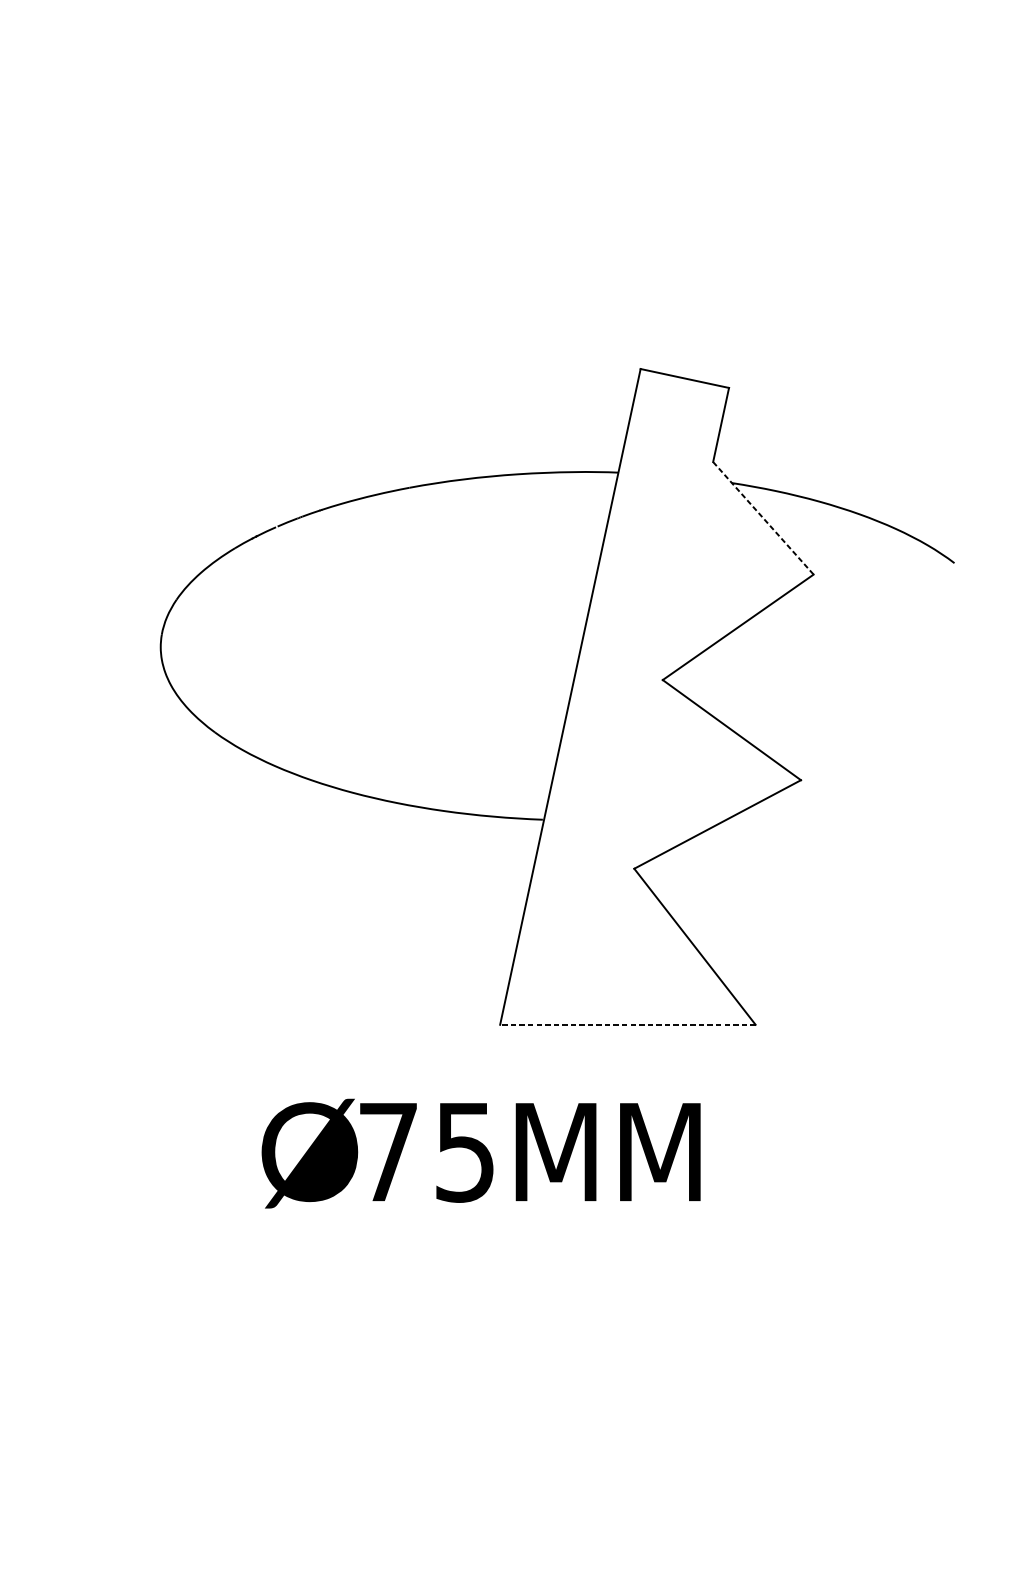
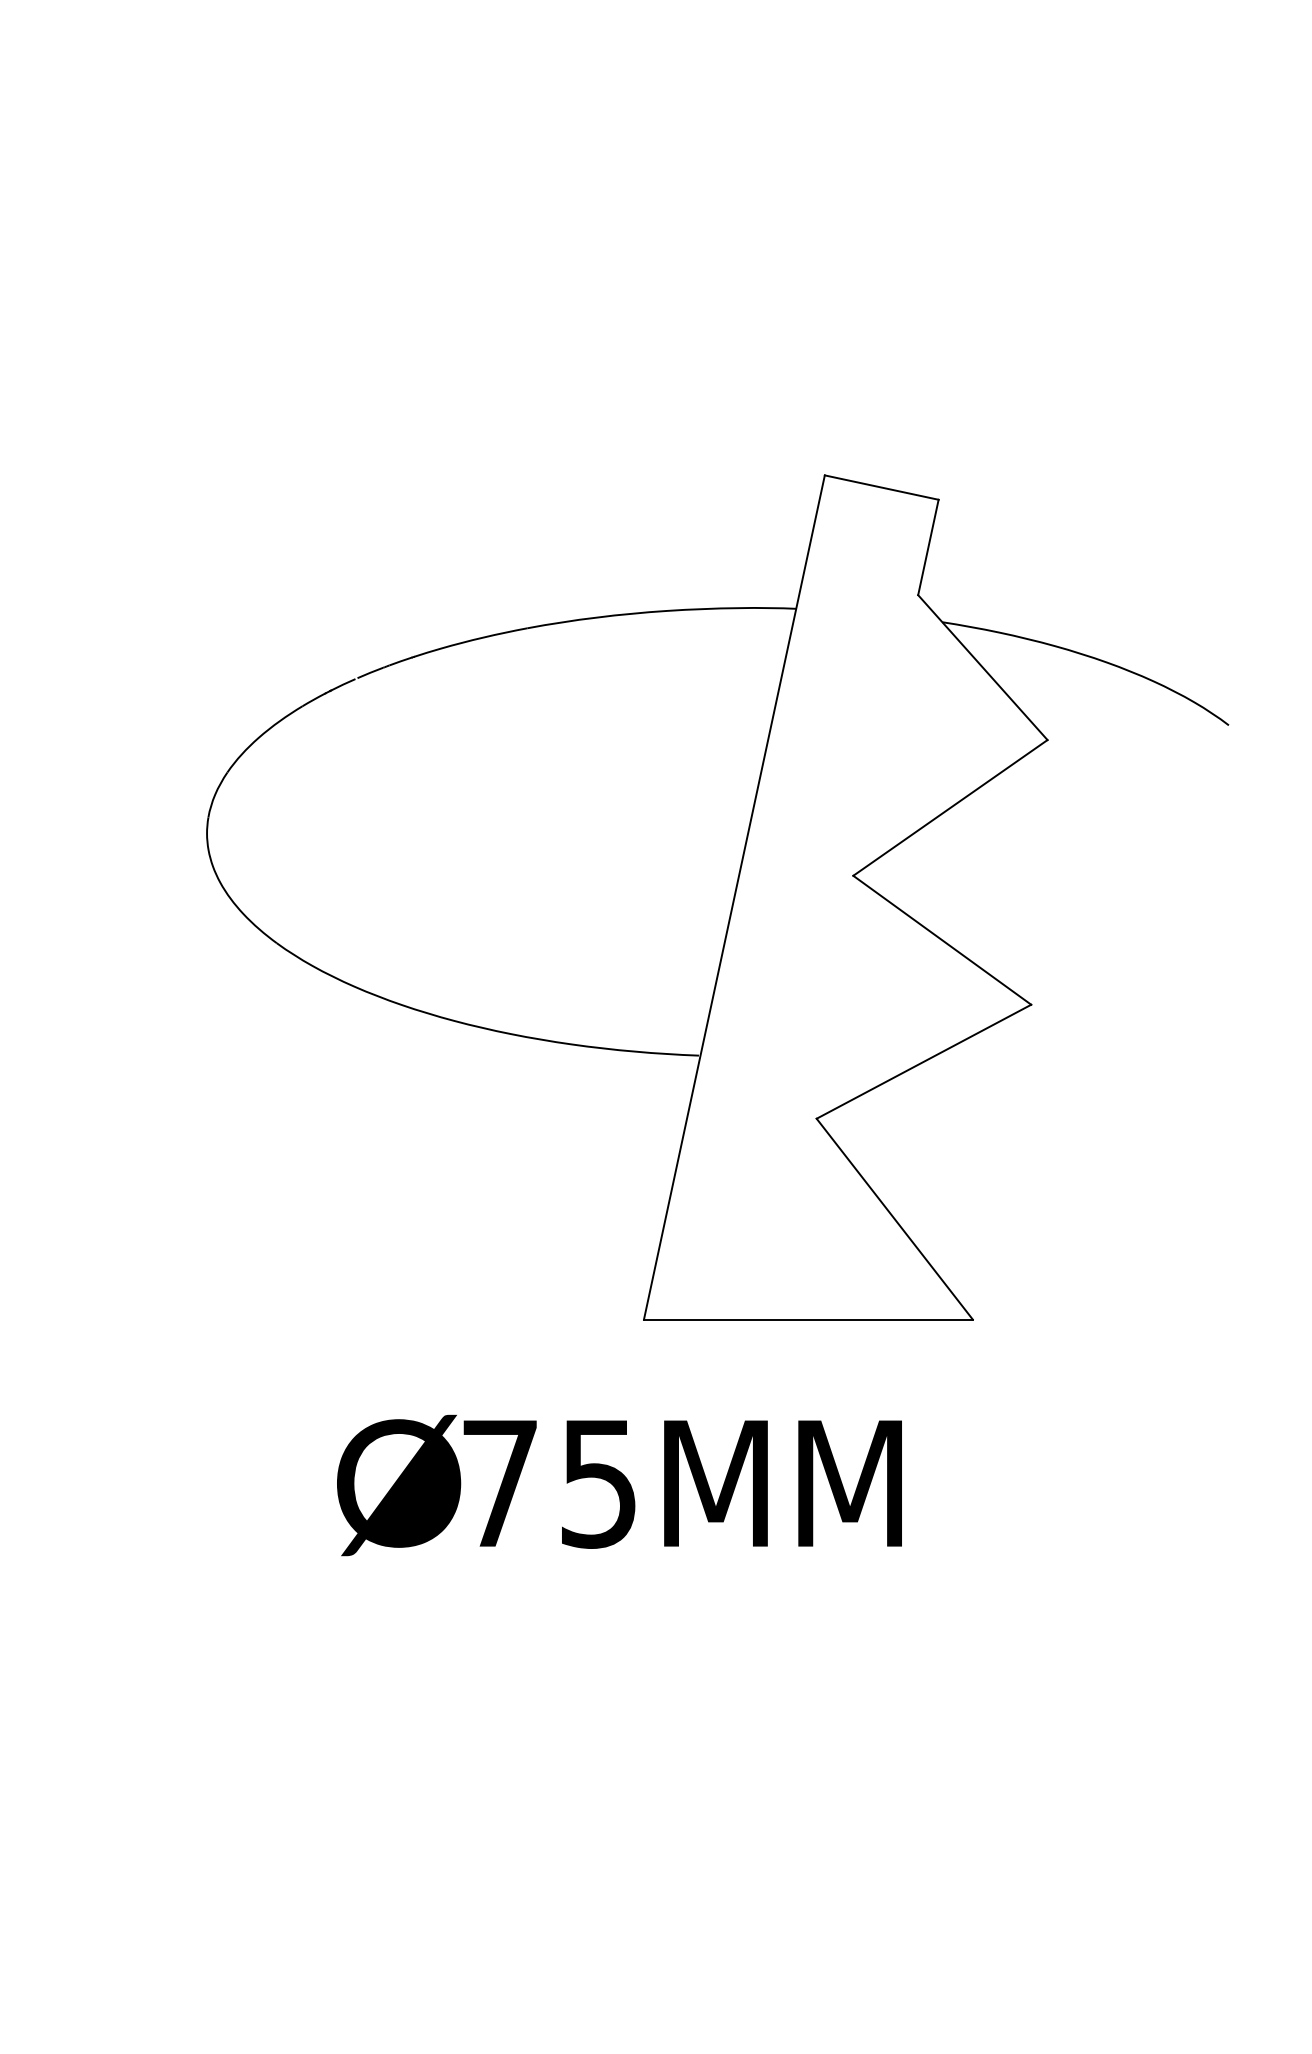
line: (763, 518) -> (983, 667), dashed -> solid
line: (627, 1024) -> (807, 1319), dashed -> solid

